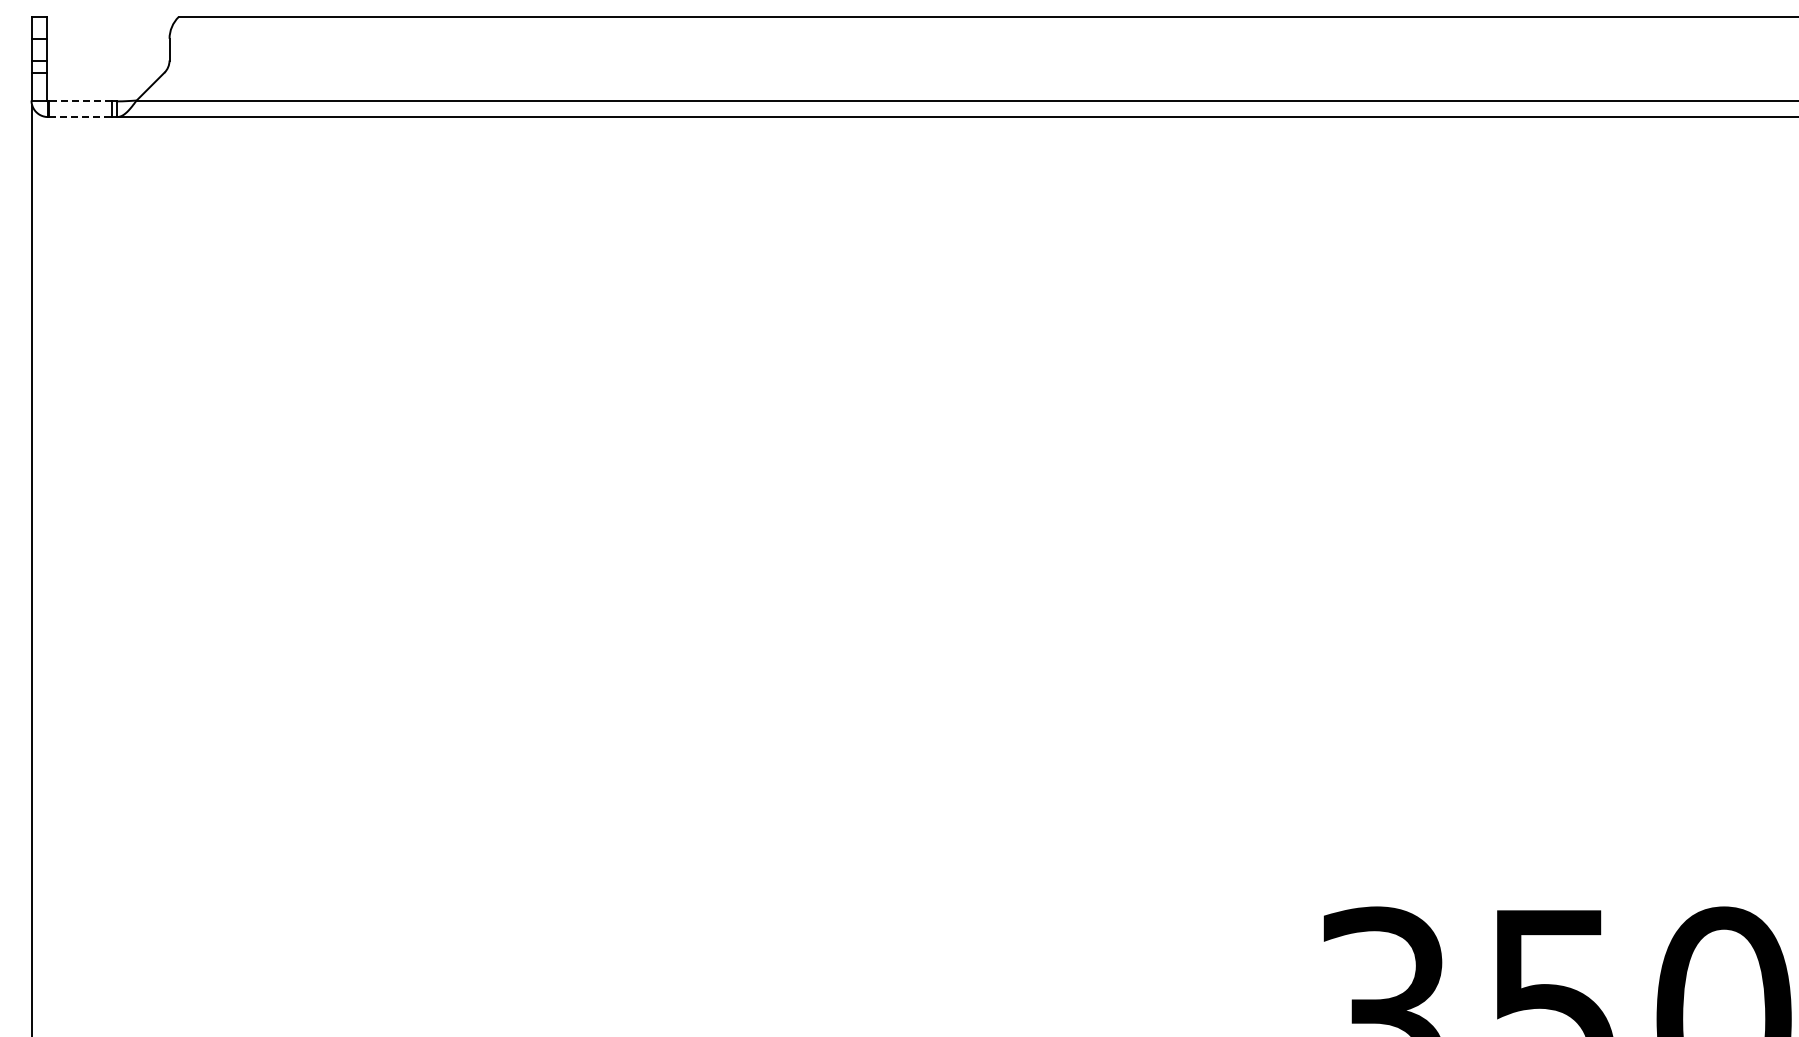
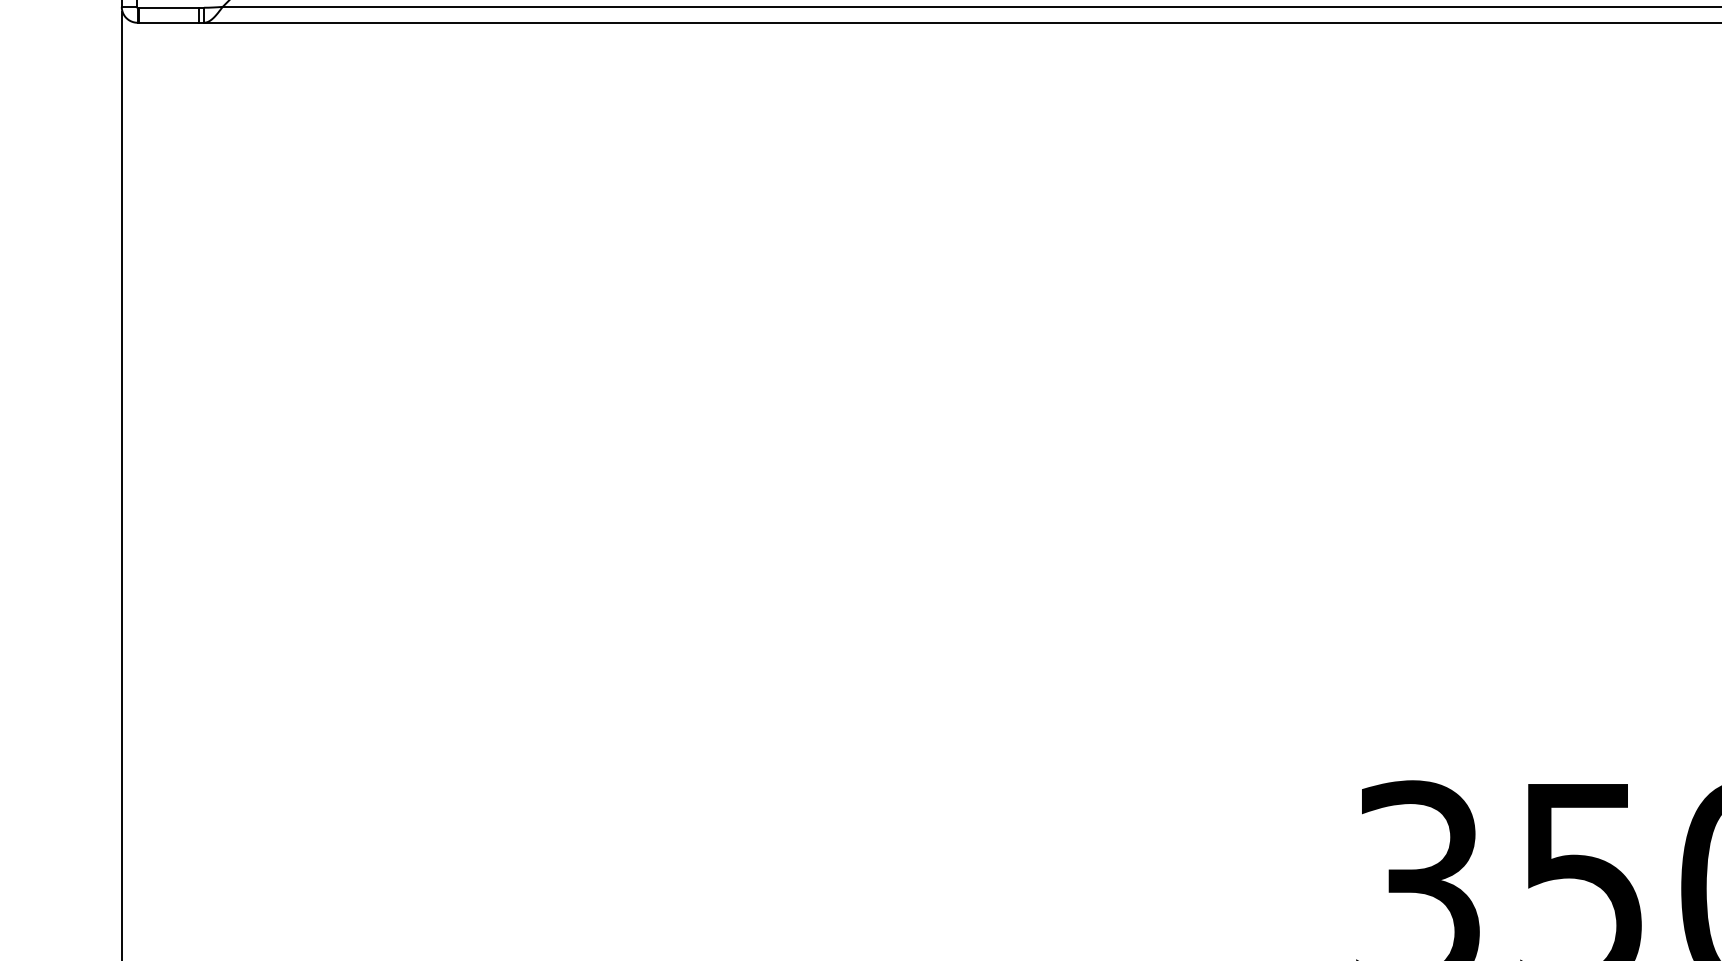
line: (80, 101) -> (168, 7), dashed -> solid
line: (80, 117) -> (168, 23), dashed -> solid

